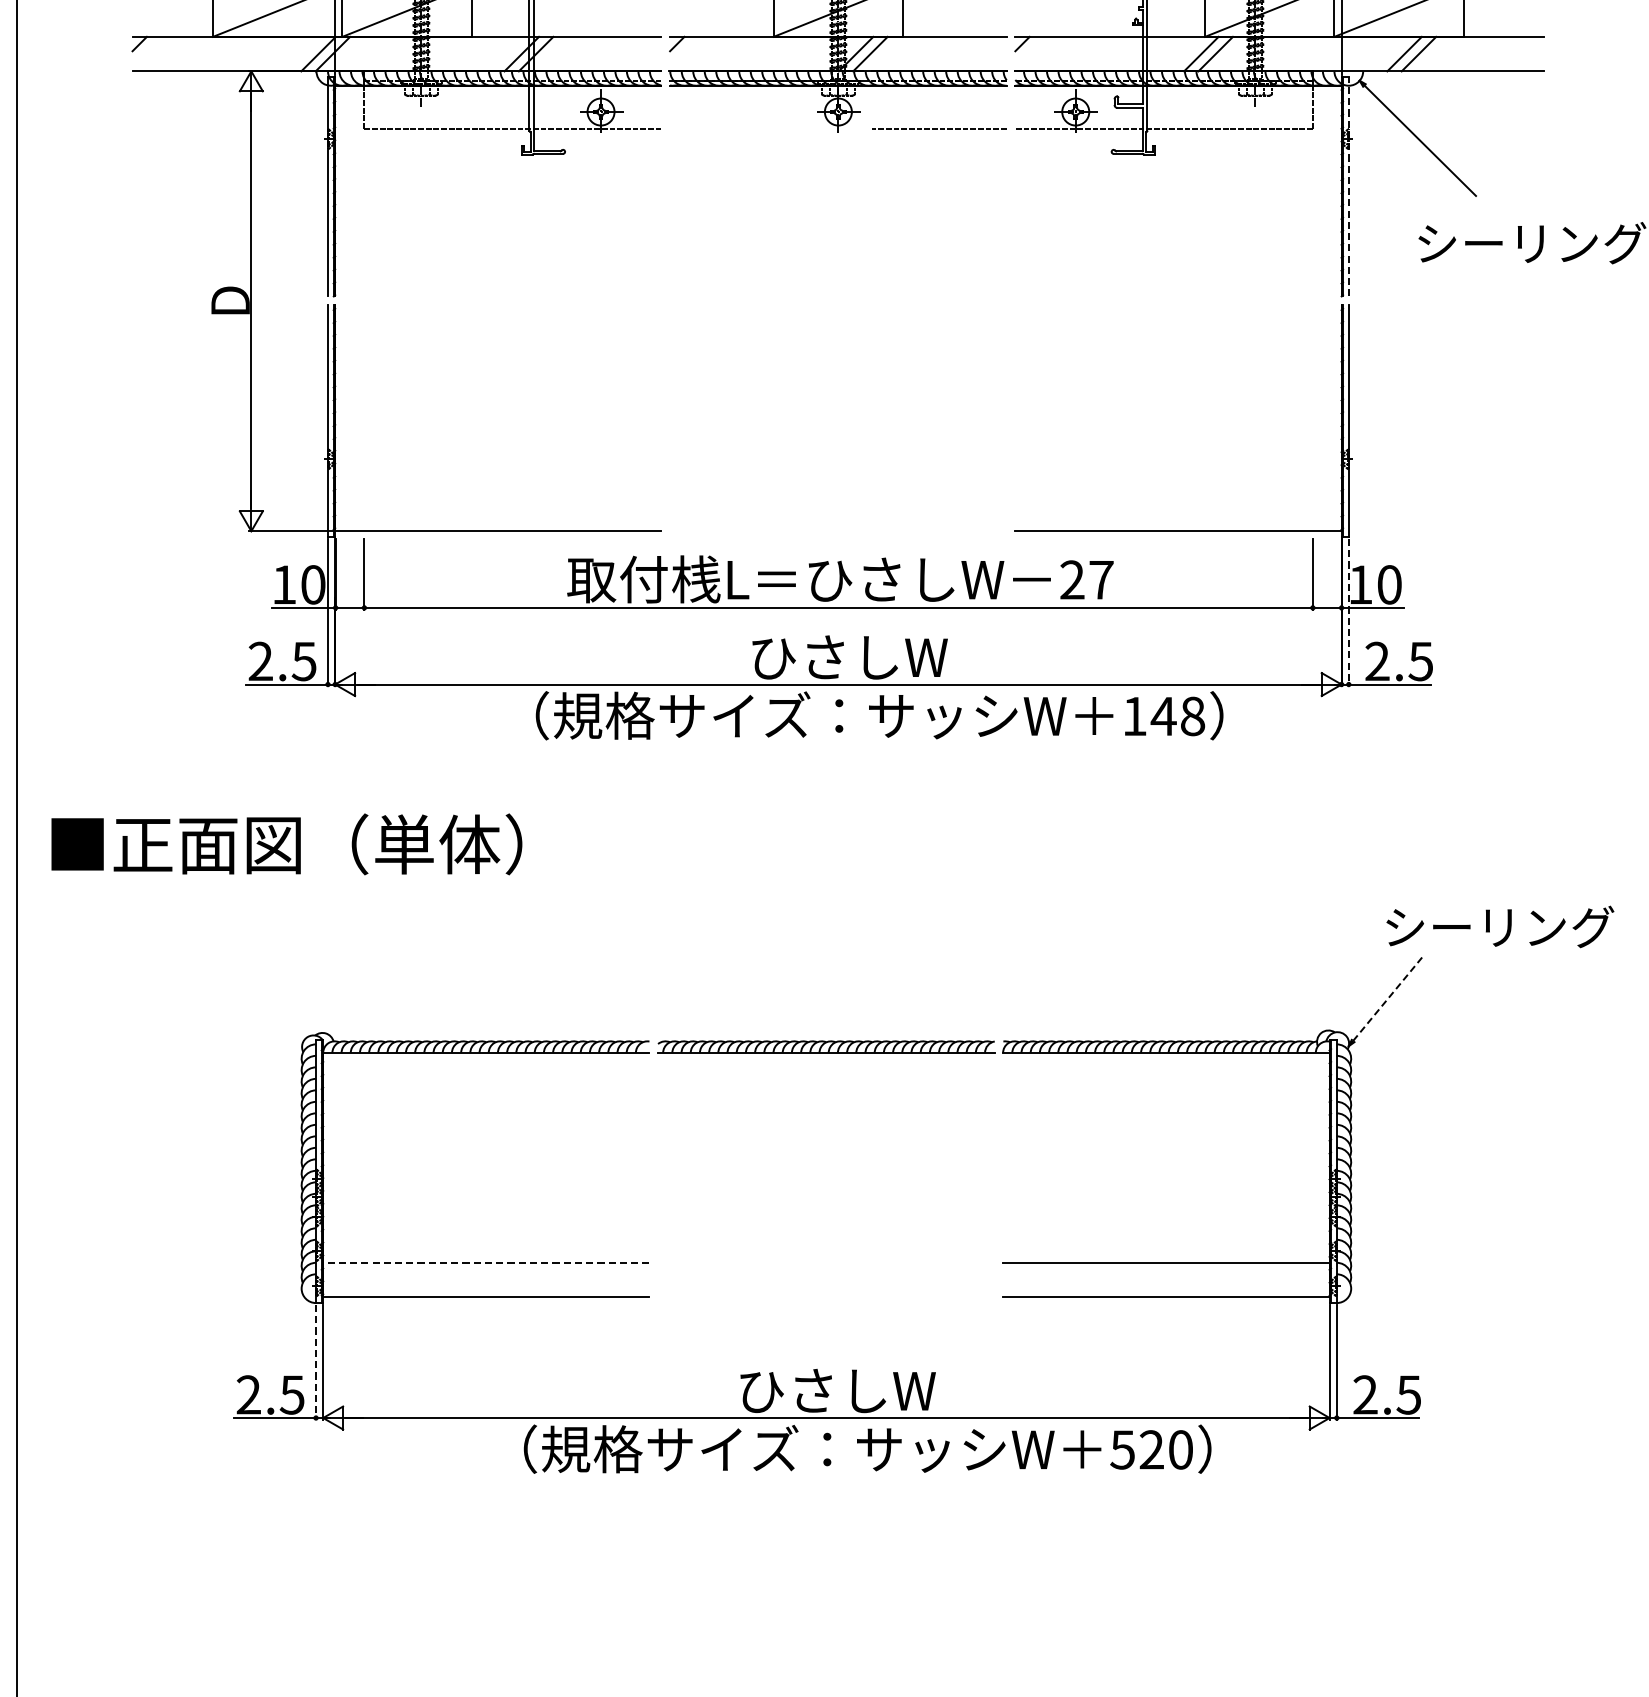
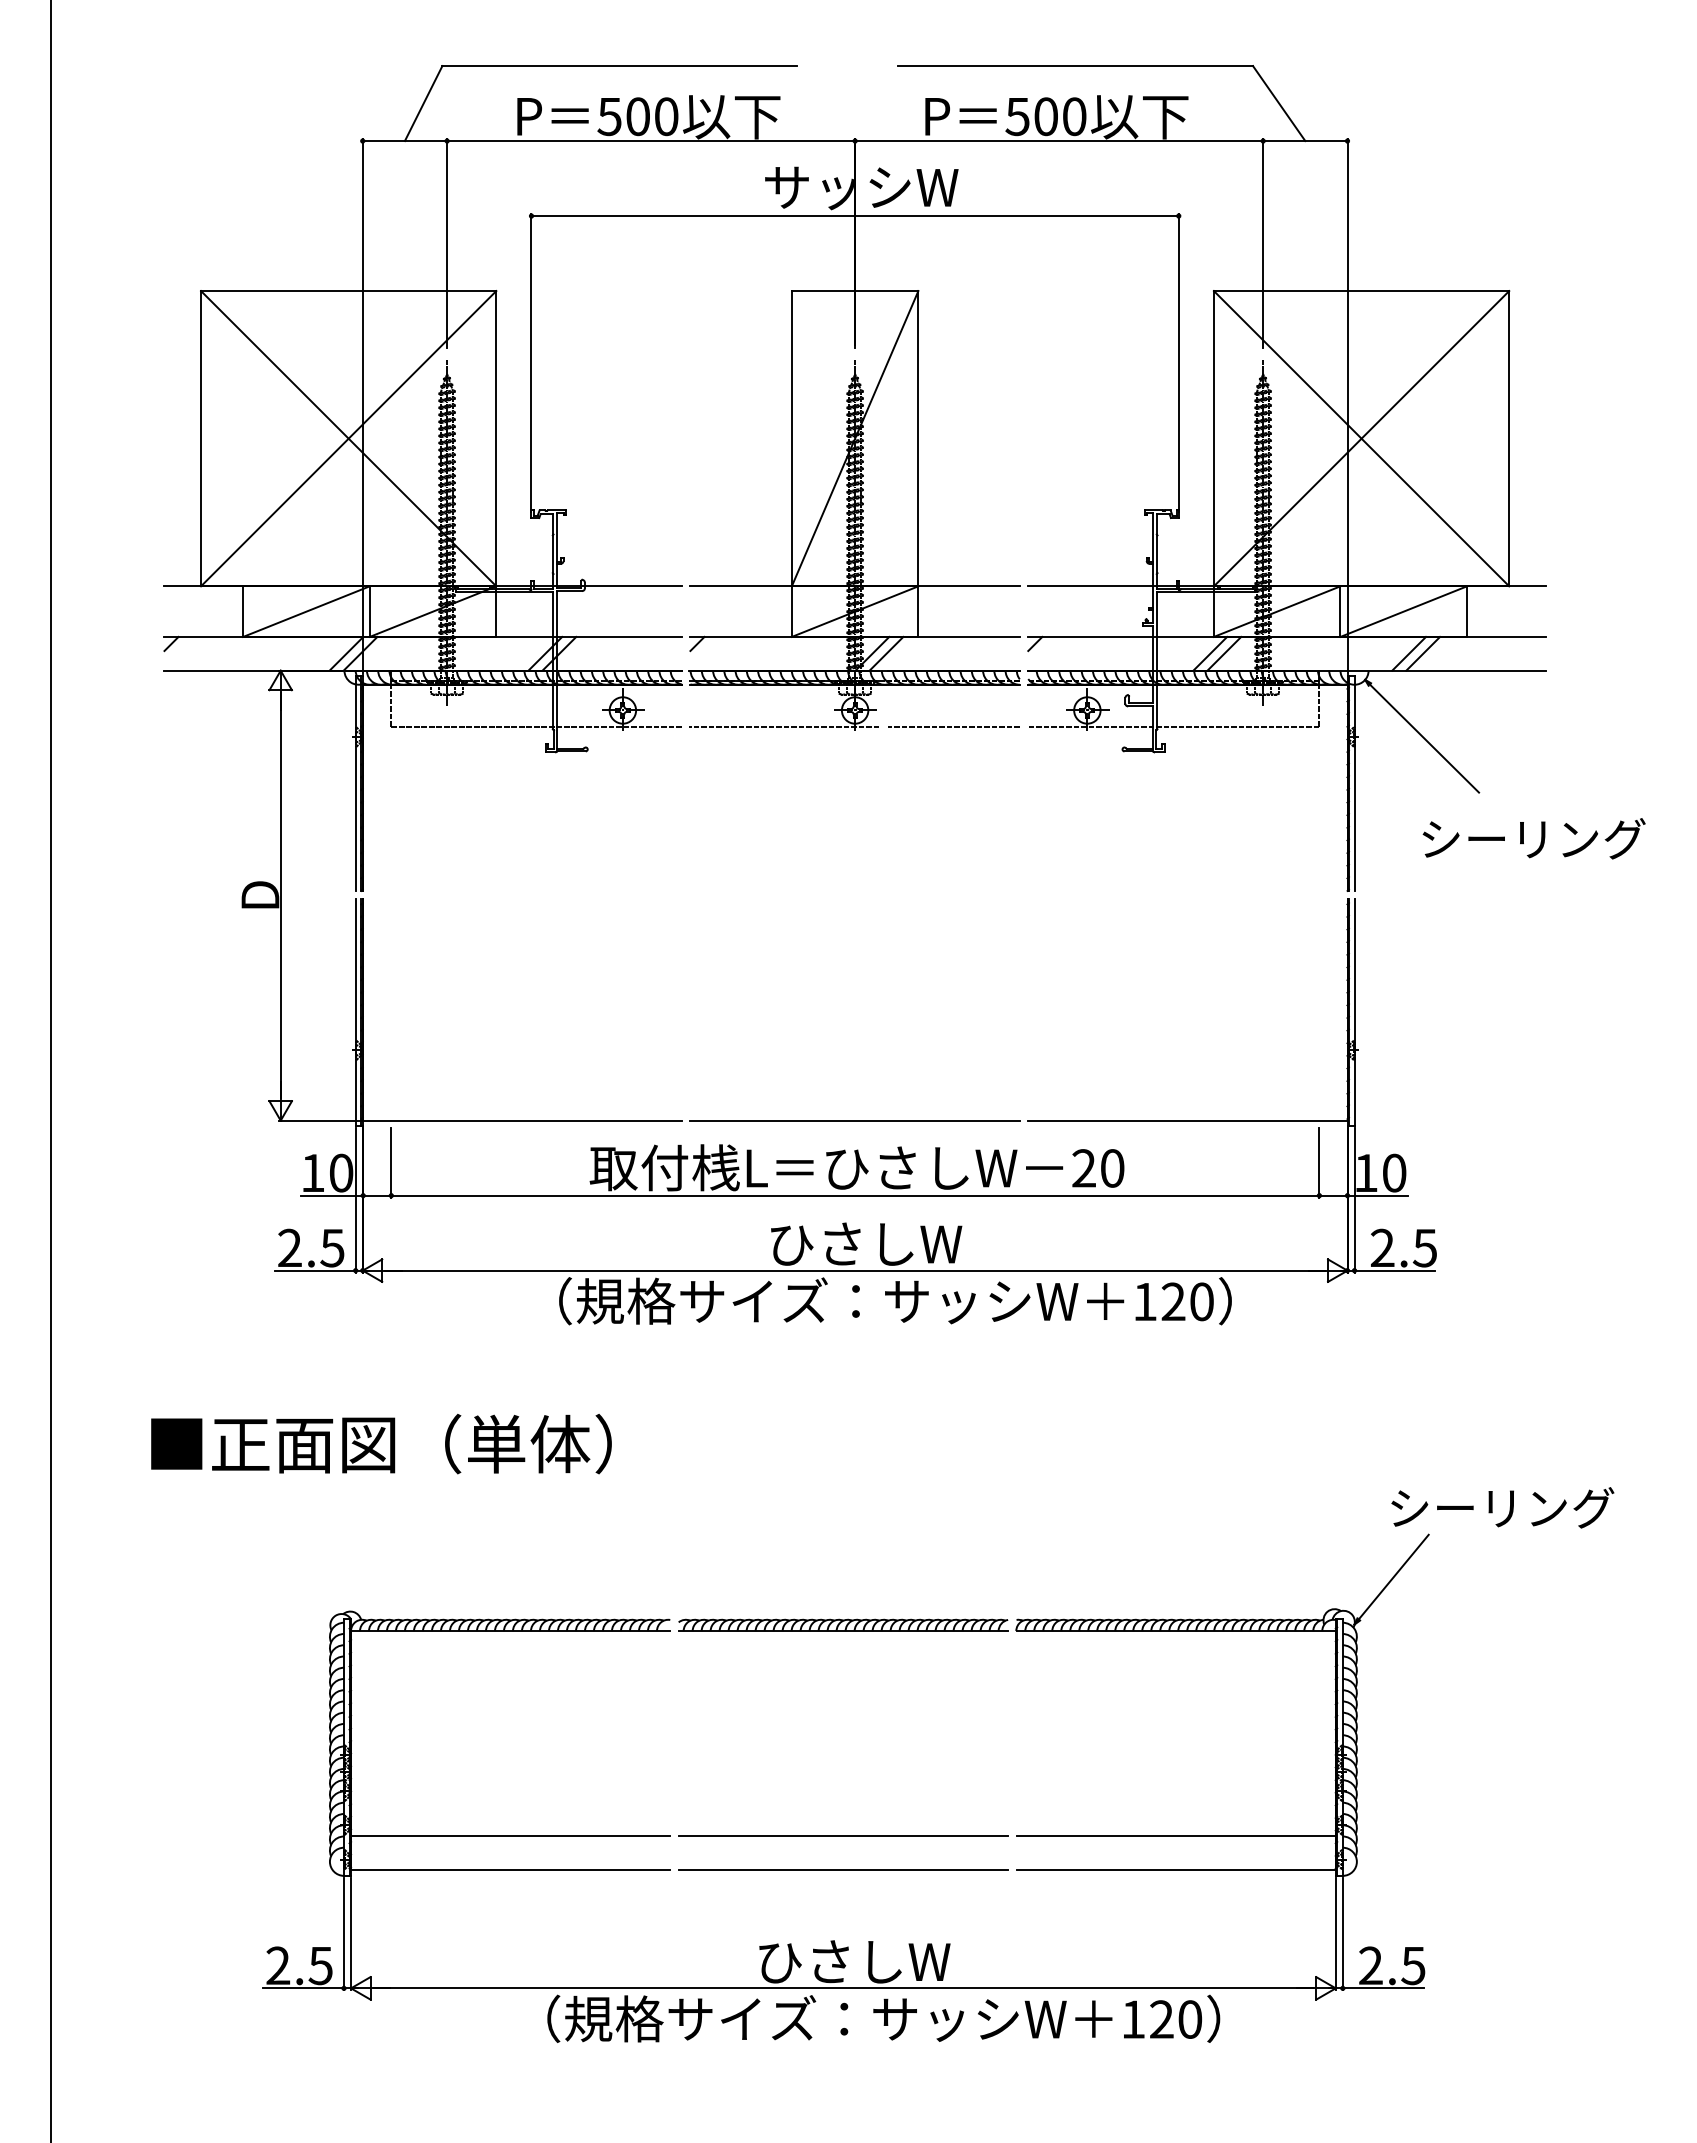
line: (766, 128) -> (784, 726), added
line: (1348, 186) -> (1354, 783), dashed -> solid
line: (837, 531) -> (854, 1120), added
text: (1101, 580) -> (1112, 1168), 27 -> 20
line: (1348, 612) -> (1354, 1200), dashed -> solid
text: (1177, 716) -> (1186, 1301), 148 -> 120
text: (286, 843) -> (381, 1443), moved
line: (1388, 998) -> (1393, 1577), dashed -> solid
line: (826, 1261) -> (843, 1835), added
line: (486, 1262) -> (510, 1836), dashed -> solid
line: (826, 1297) -> (843, 1870), added
line: (316, 1362) -> (344, 1934), dashed -> solid
text: (1122, 1449) -> (1133, 2019), 520 -> 120

